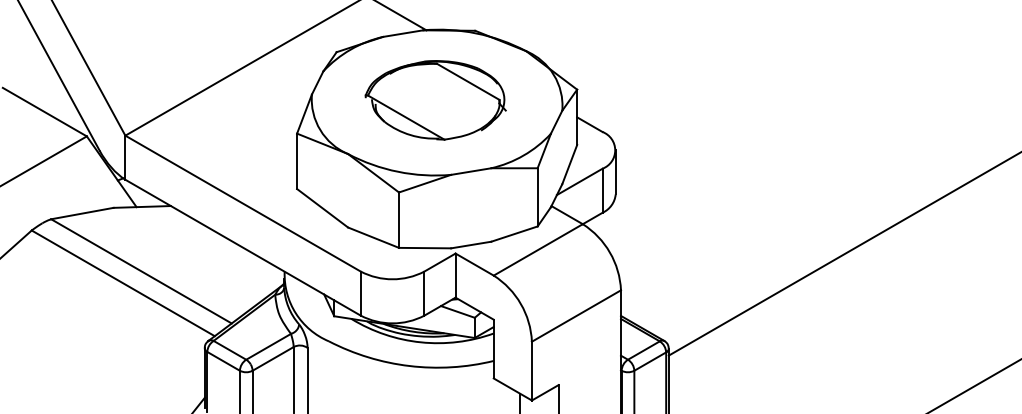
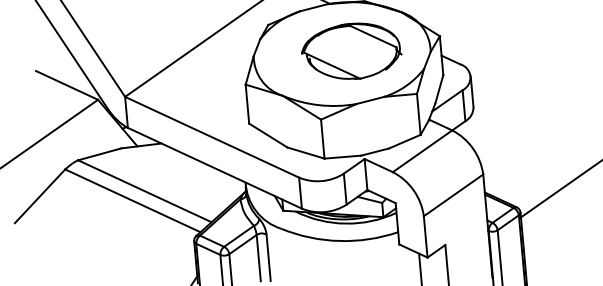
part: (435, 100) -> (351, 51), moved

